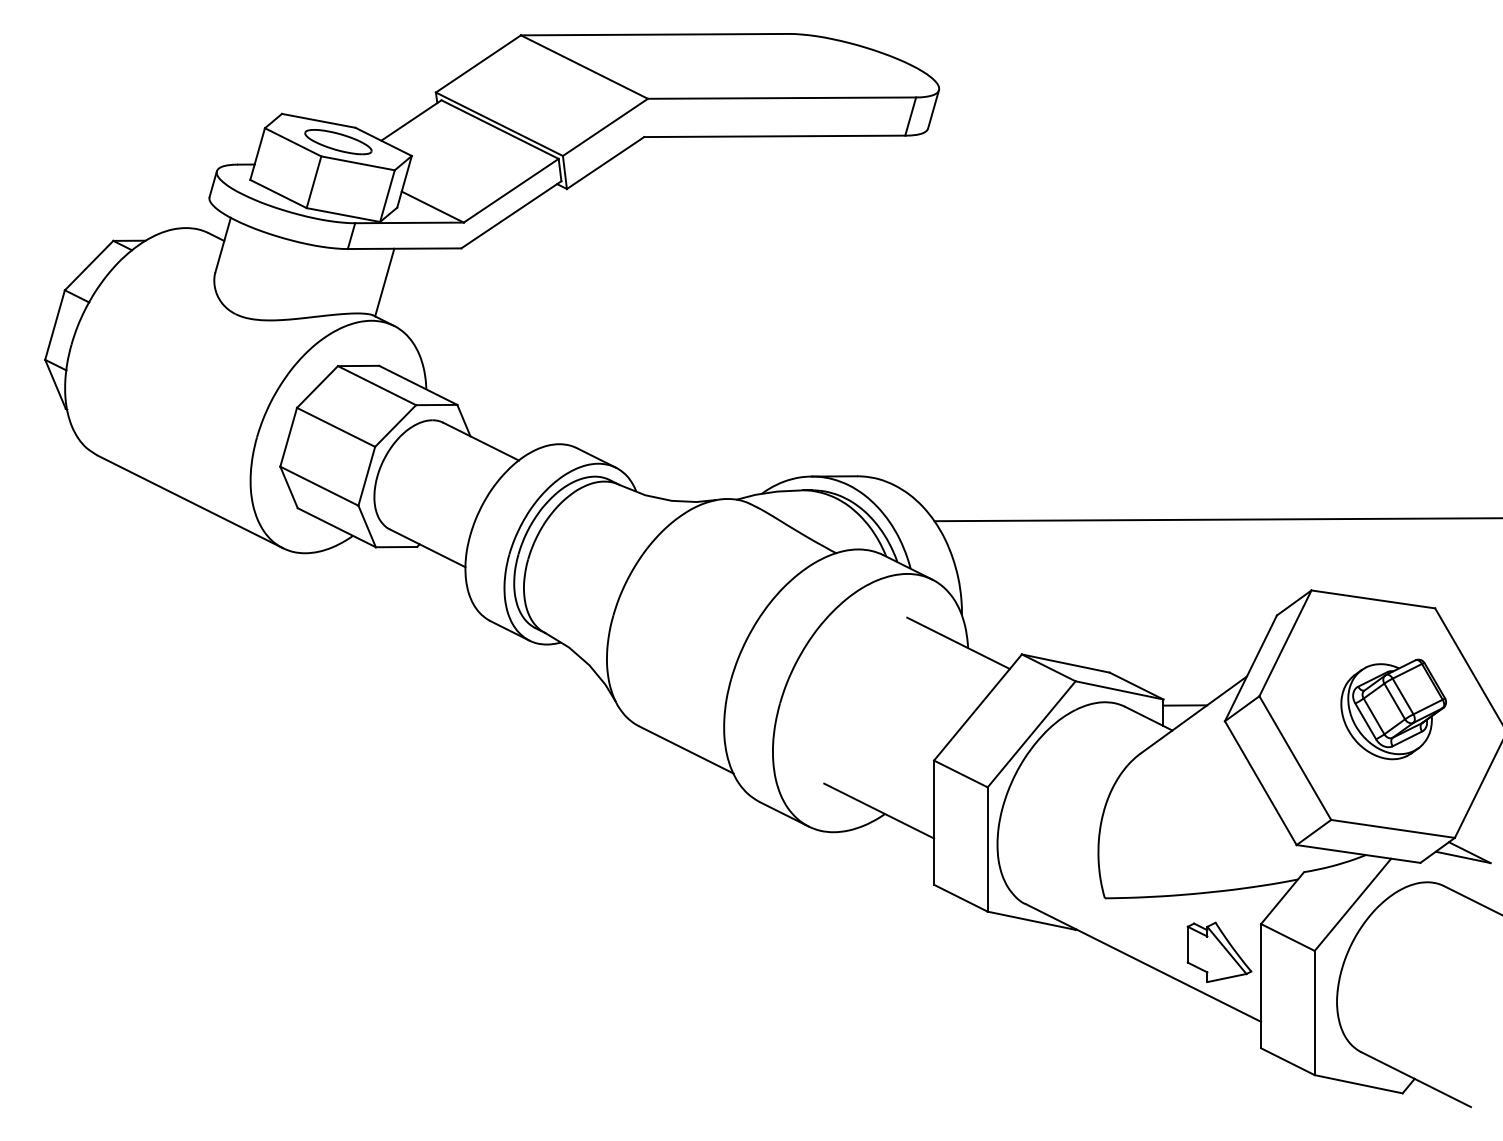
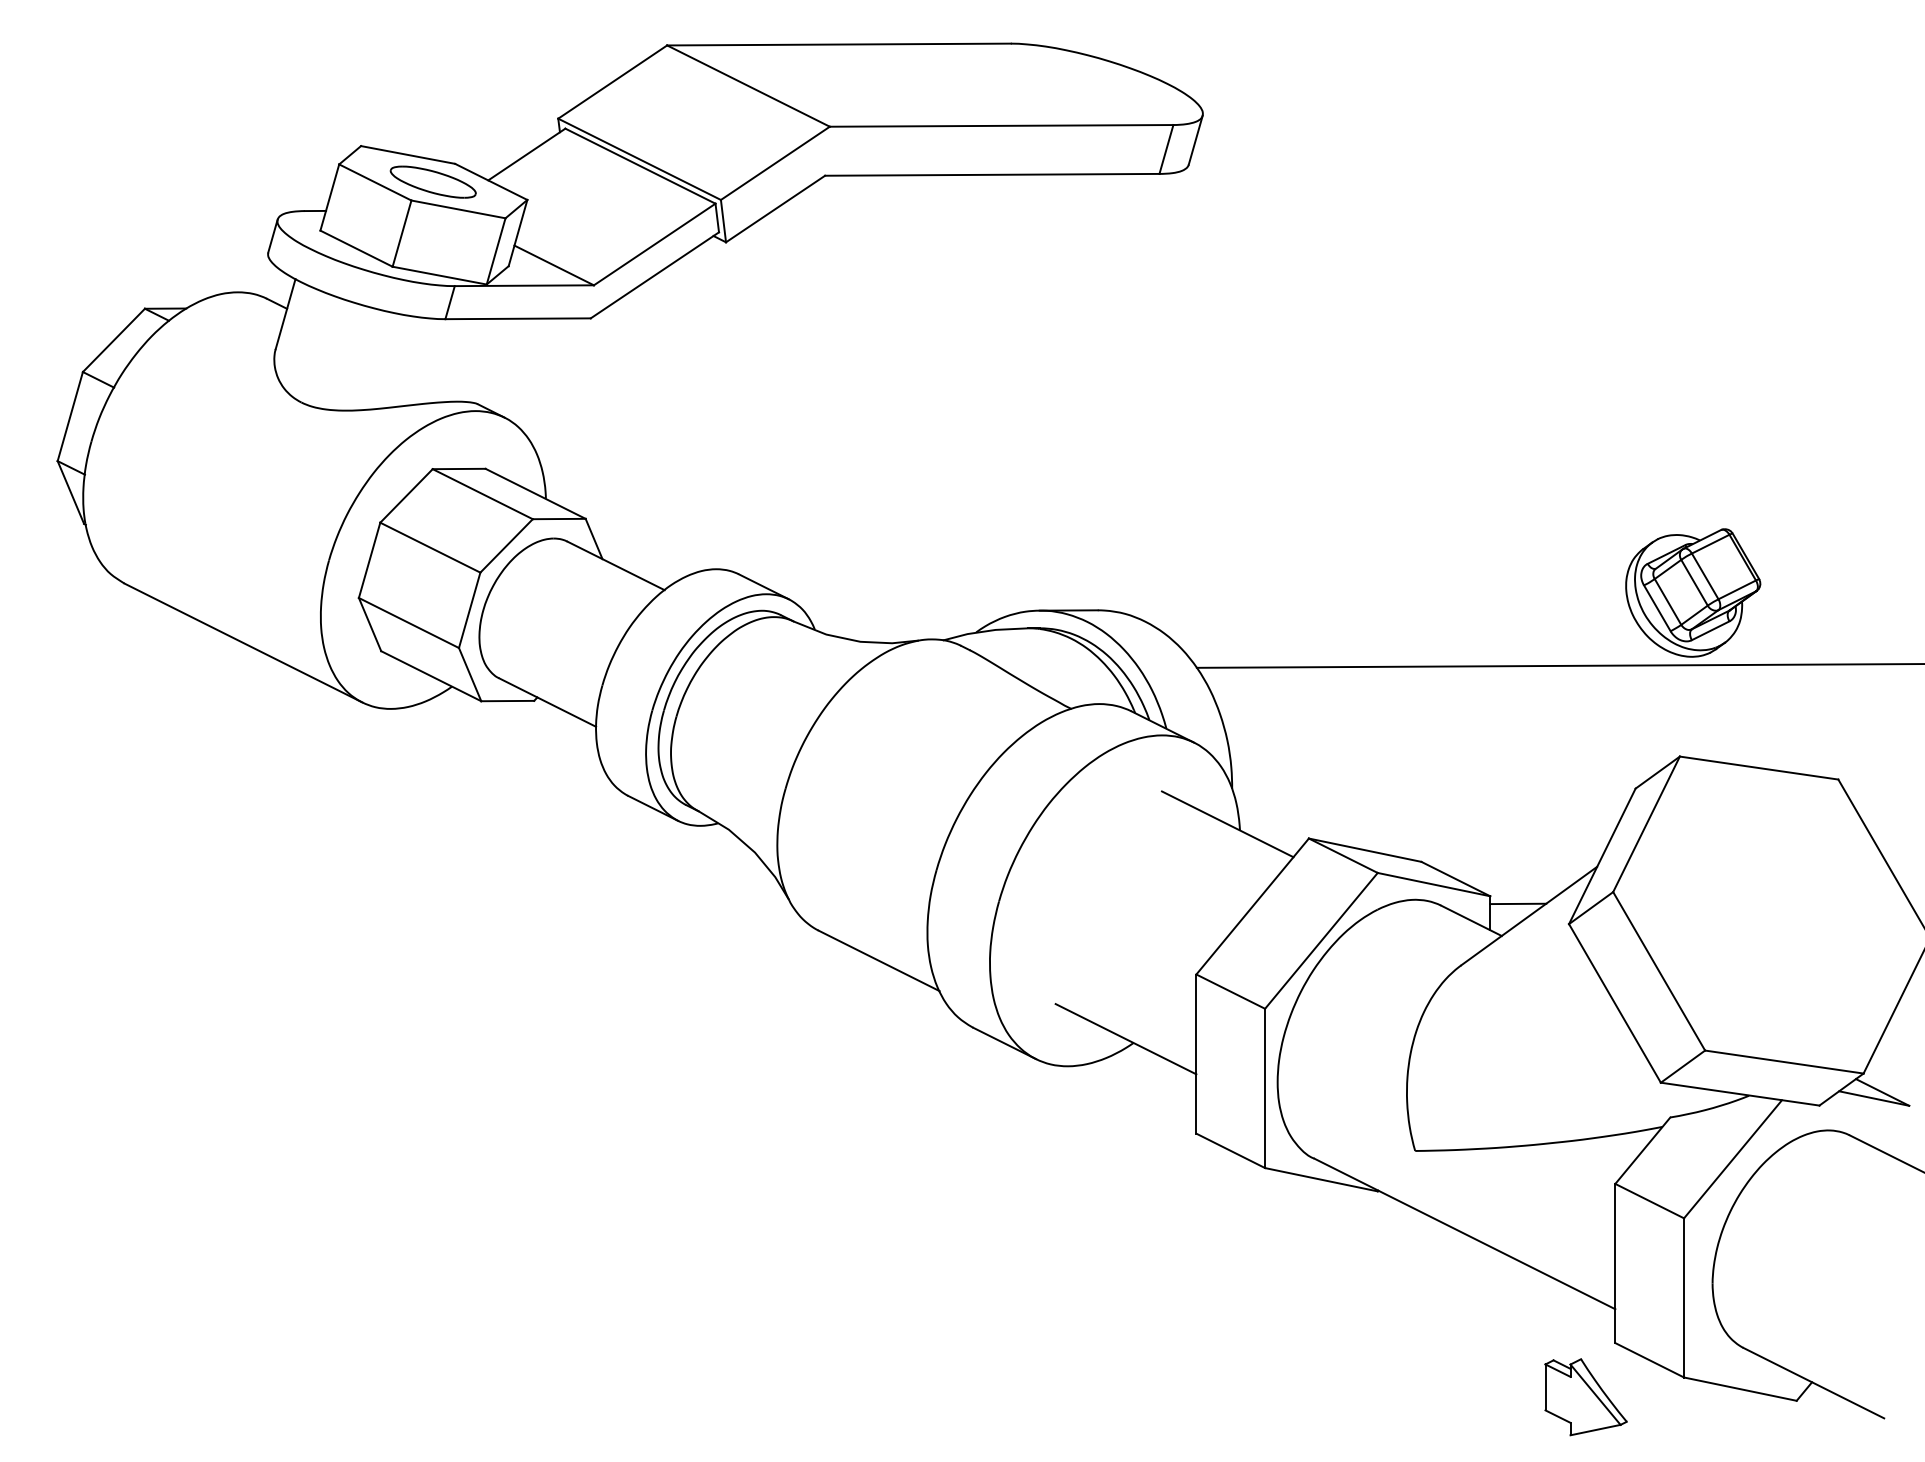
line: (384, 282) -> (492, 361), removed
part: (1393, 709) -> (1693, 592), moved
part: (1219, 952) -> (1585, 1397), moved

